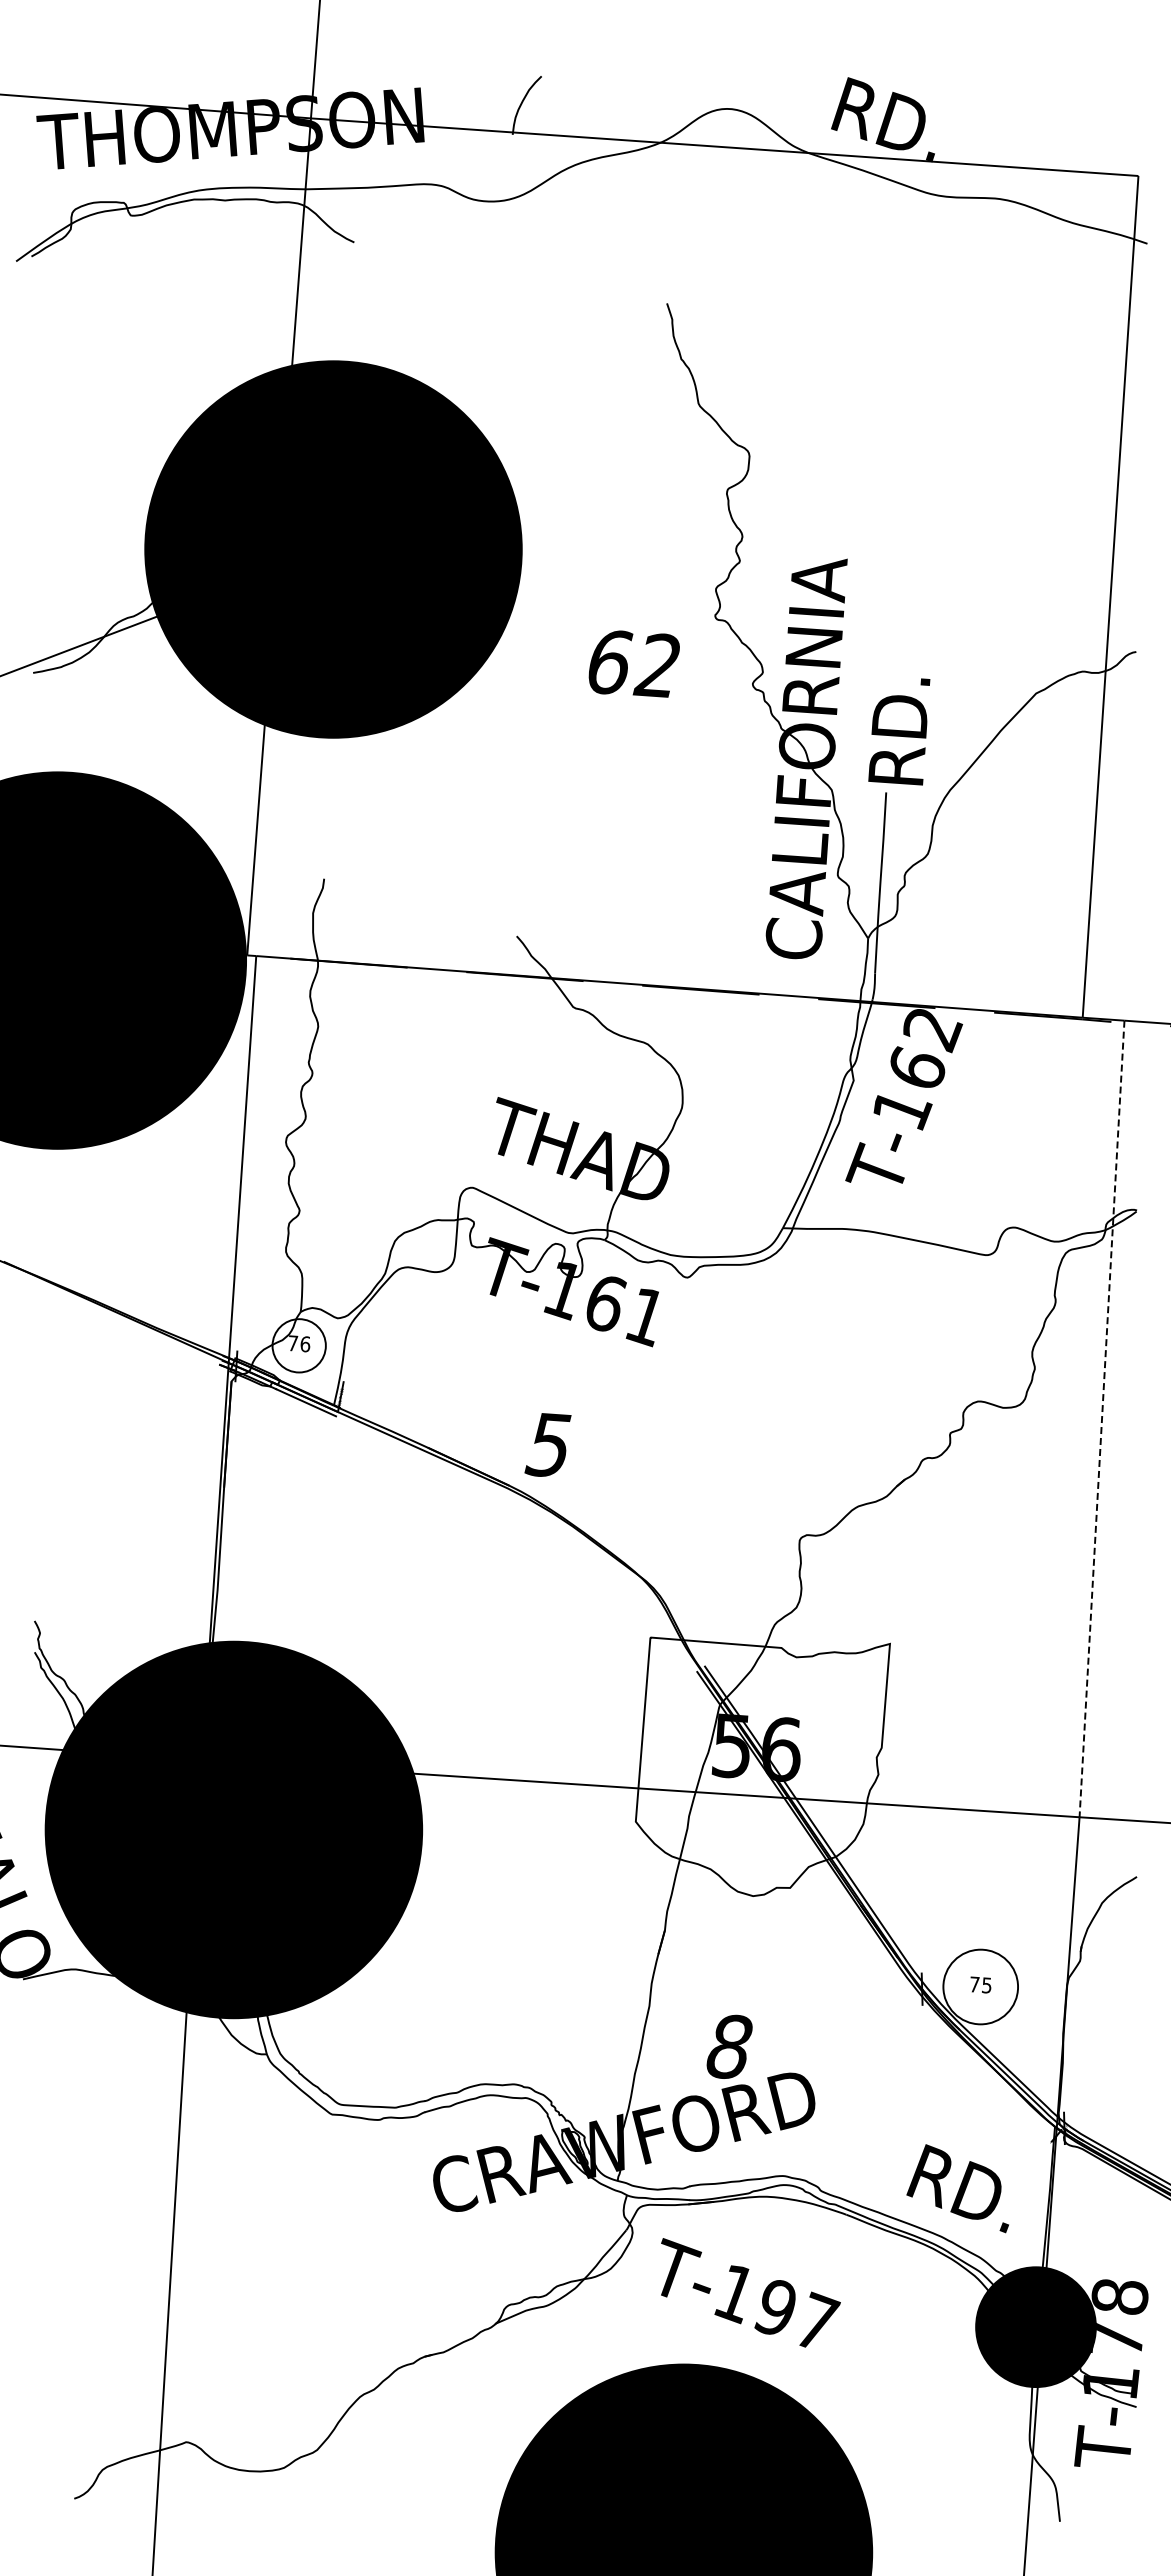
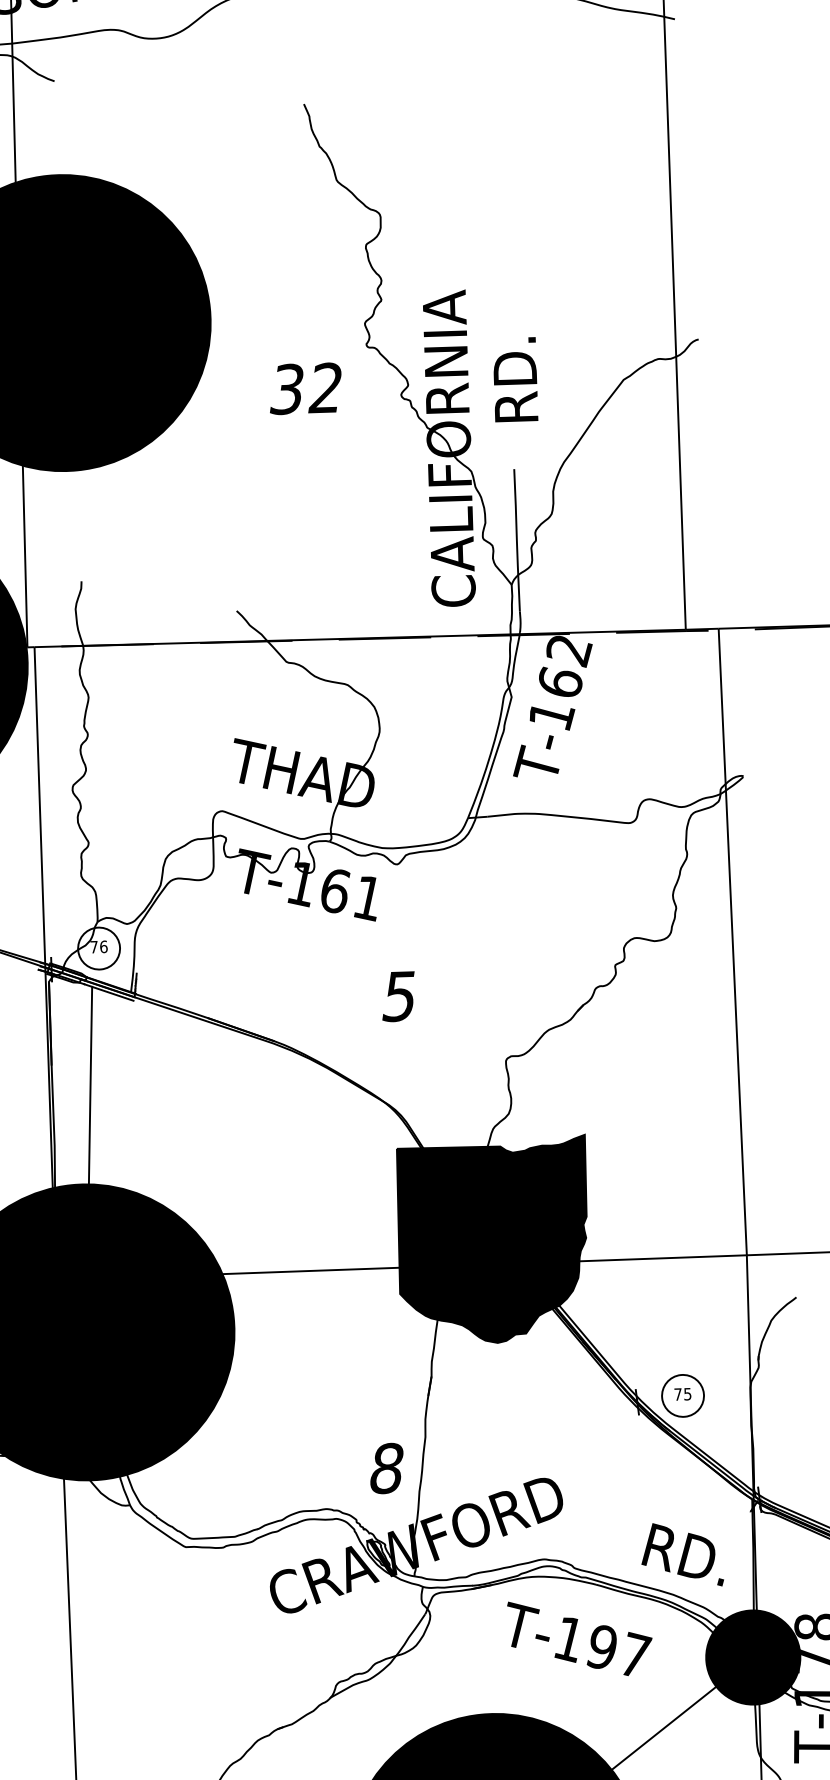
text: (608, 662) -> (286, 389), 62 -> 32
text: (899, 731) -> (515, 380), moved
line: (1102, 1418) -> (733, 941), dashed -> solid
text: (547, 1444) -> (398, 996), moved
line: (270, 1518) -> (90, 1085), added
fill: (762, 1766) -> (494, 1240), added
circle: (980, 1986) -> (682, 1395), size x0.71
text: (729, 2046) -> (386, 1468), moved
text: (750, 2292) -> (580, 1637), moved
line: (913, 2405) -> (663, 1728), added

